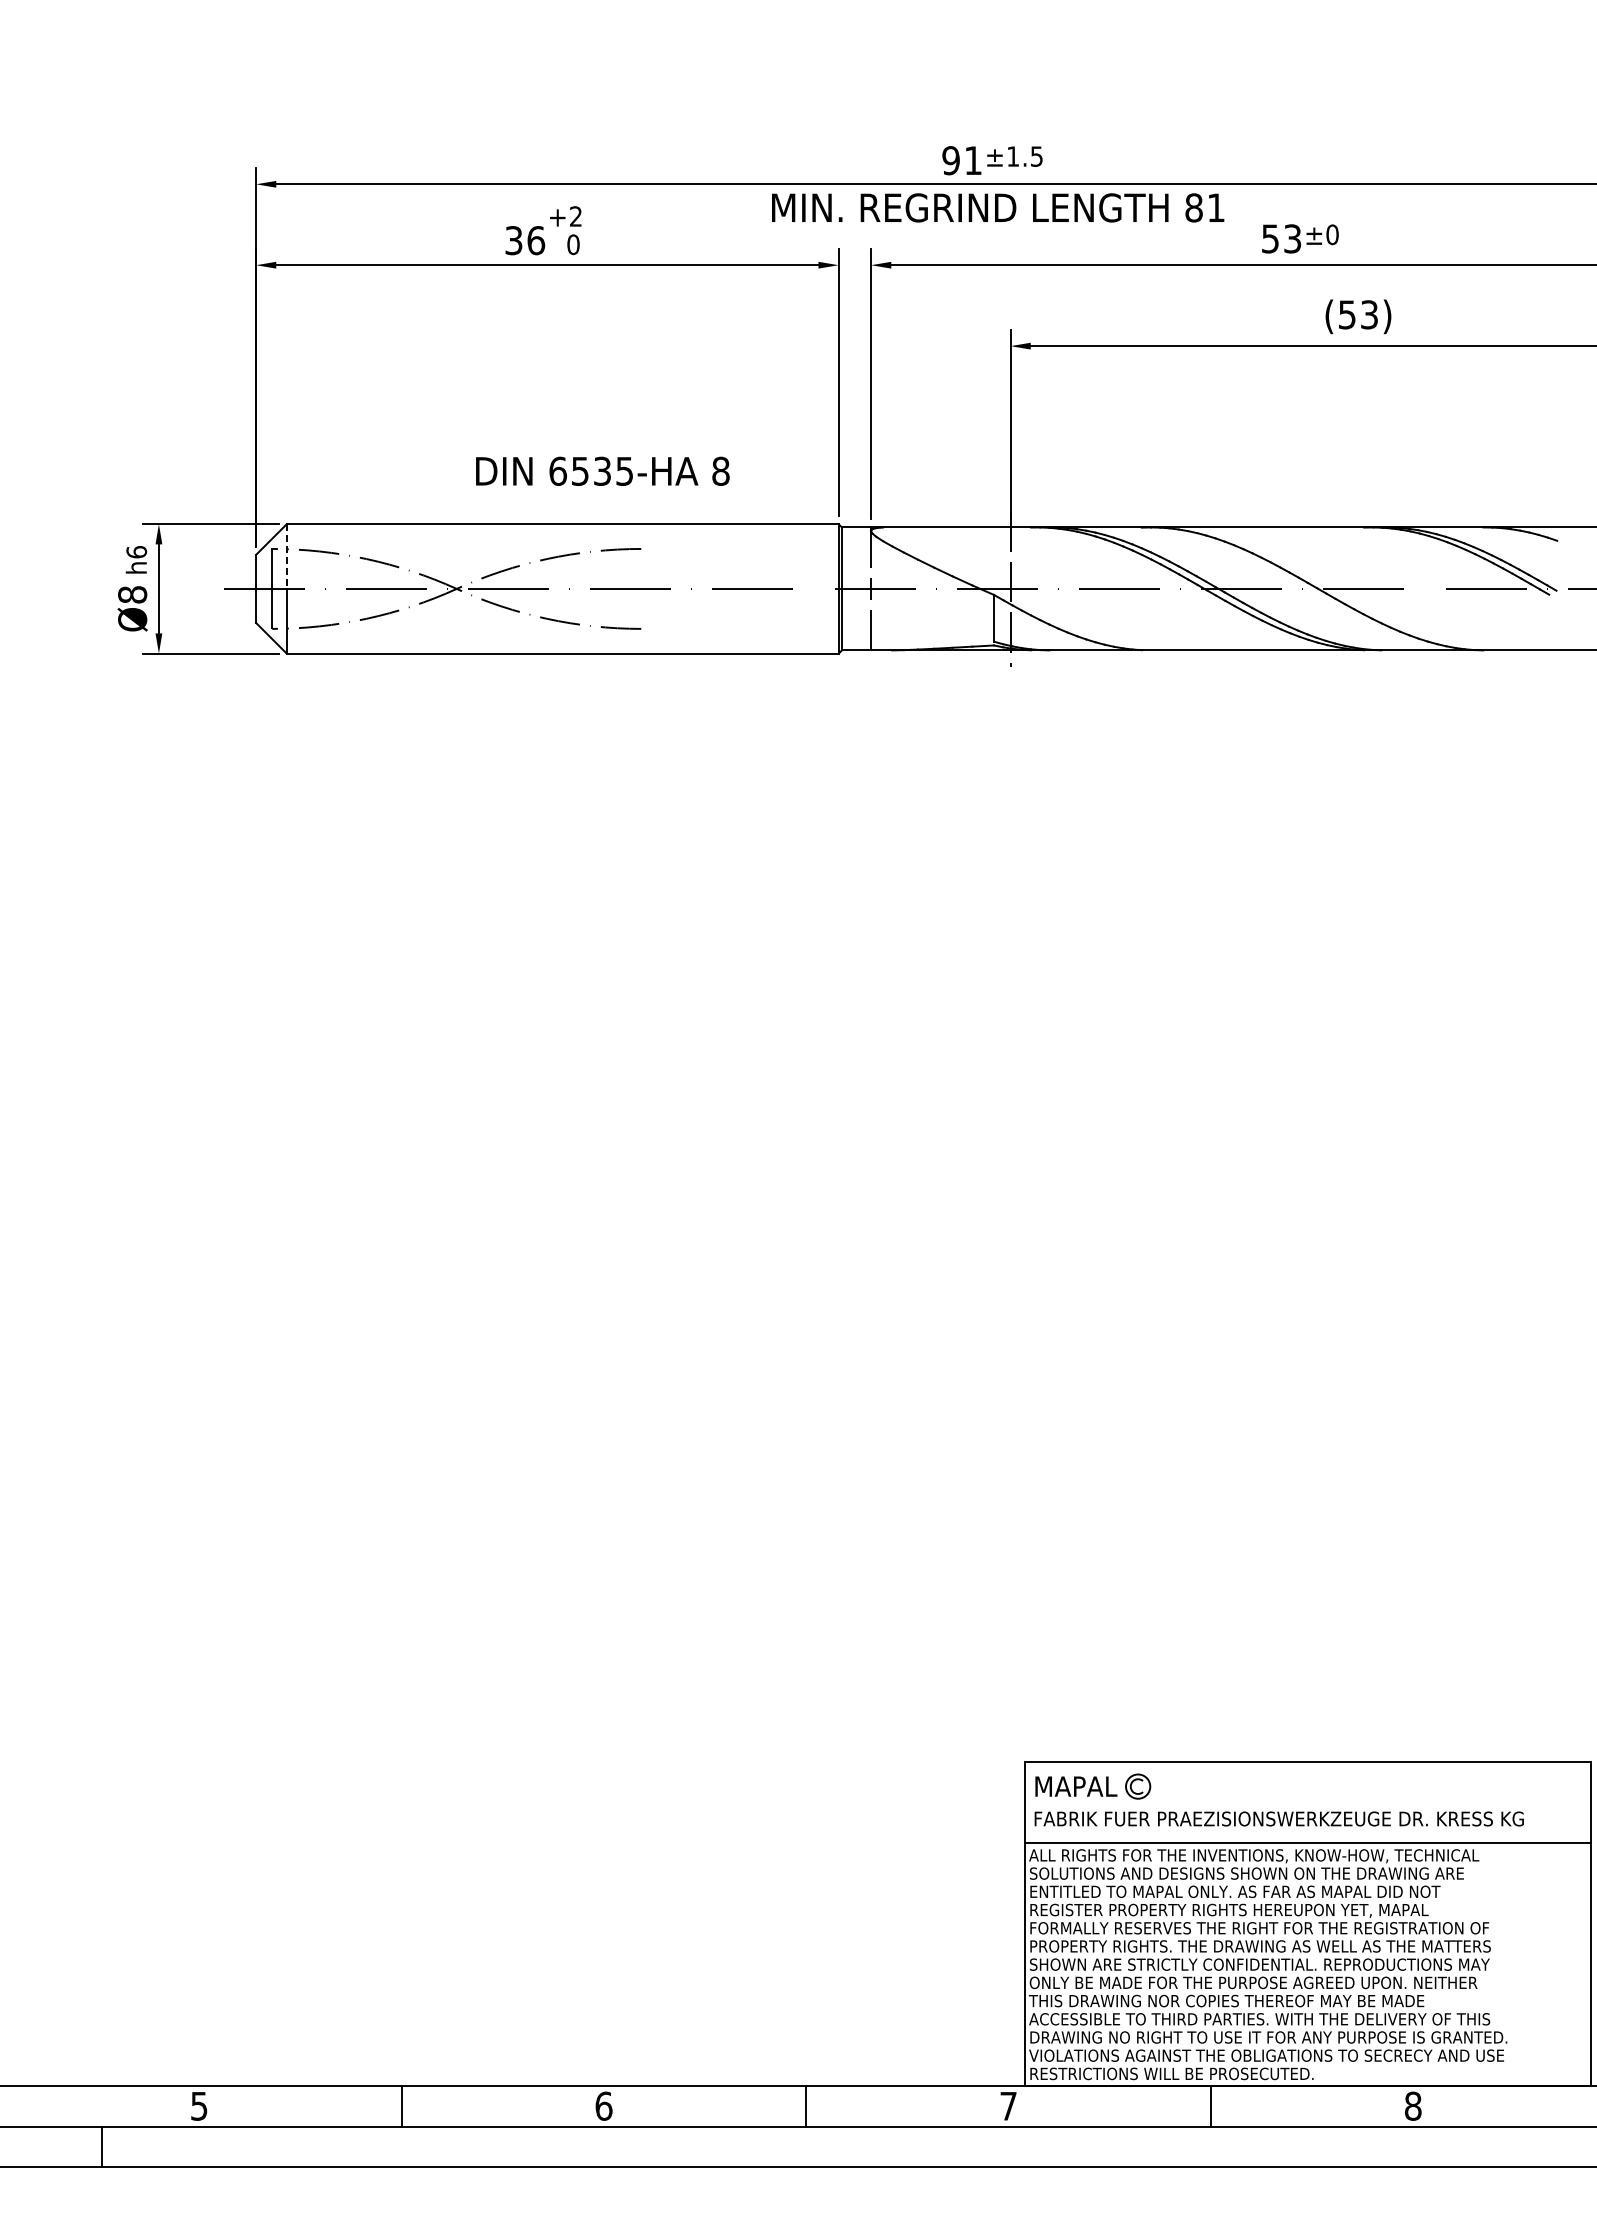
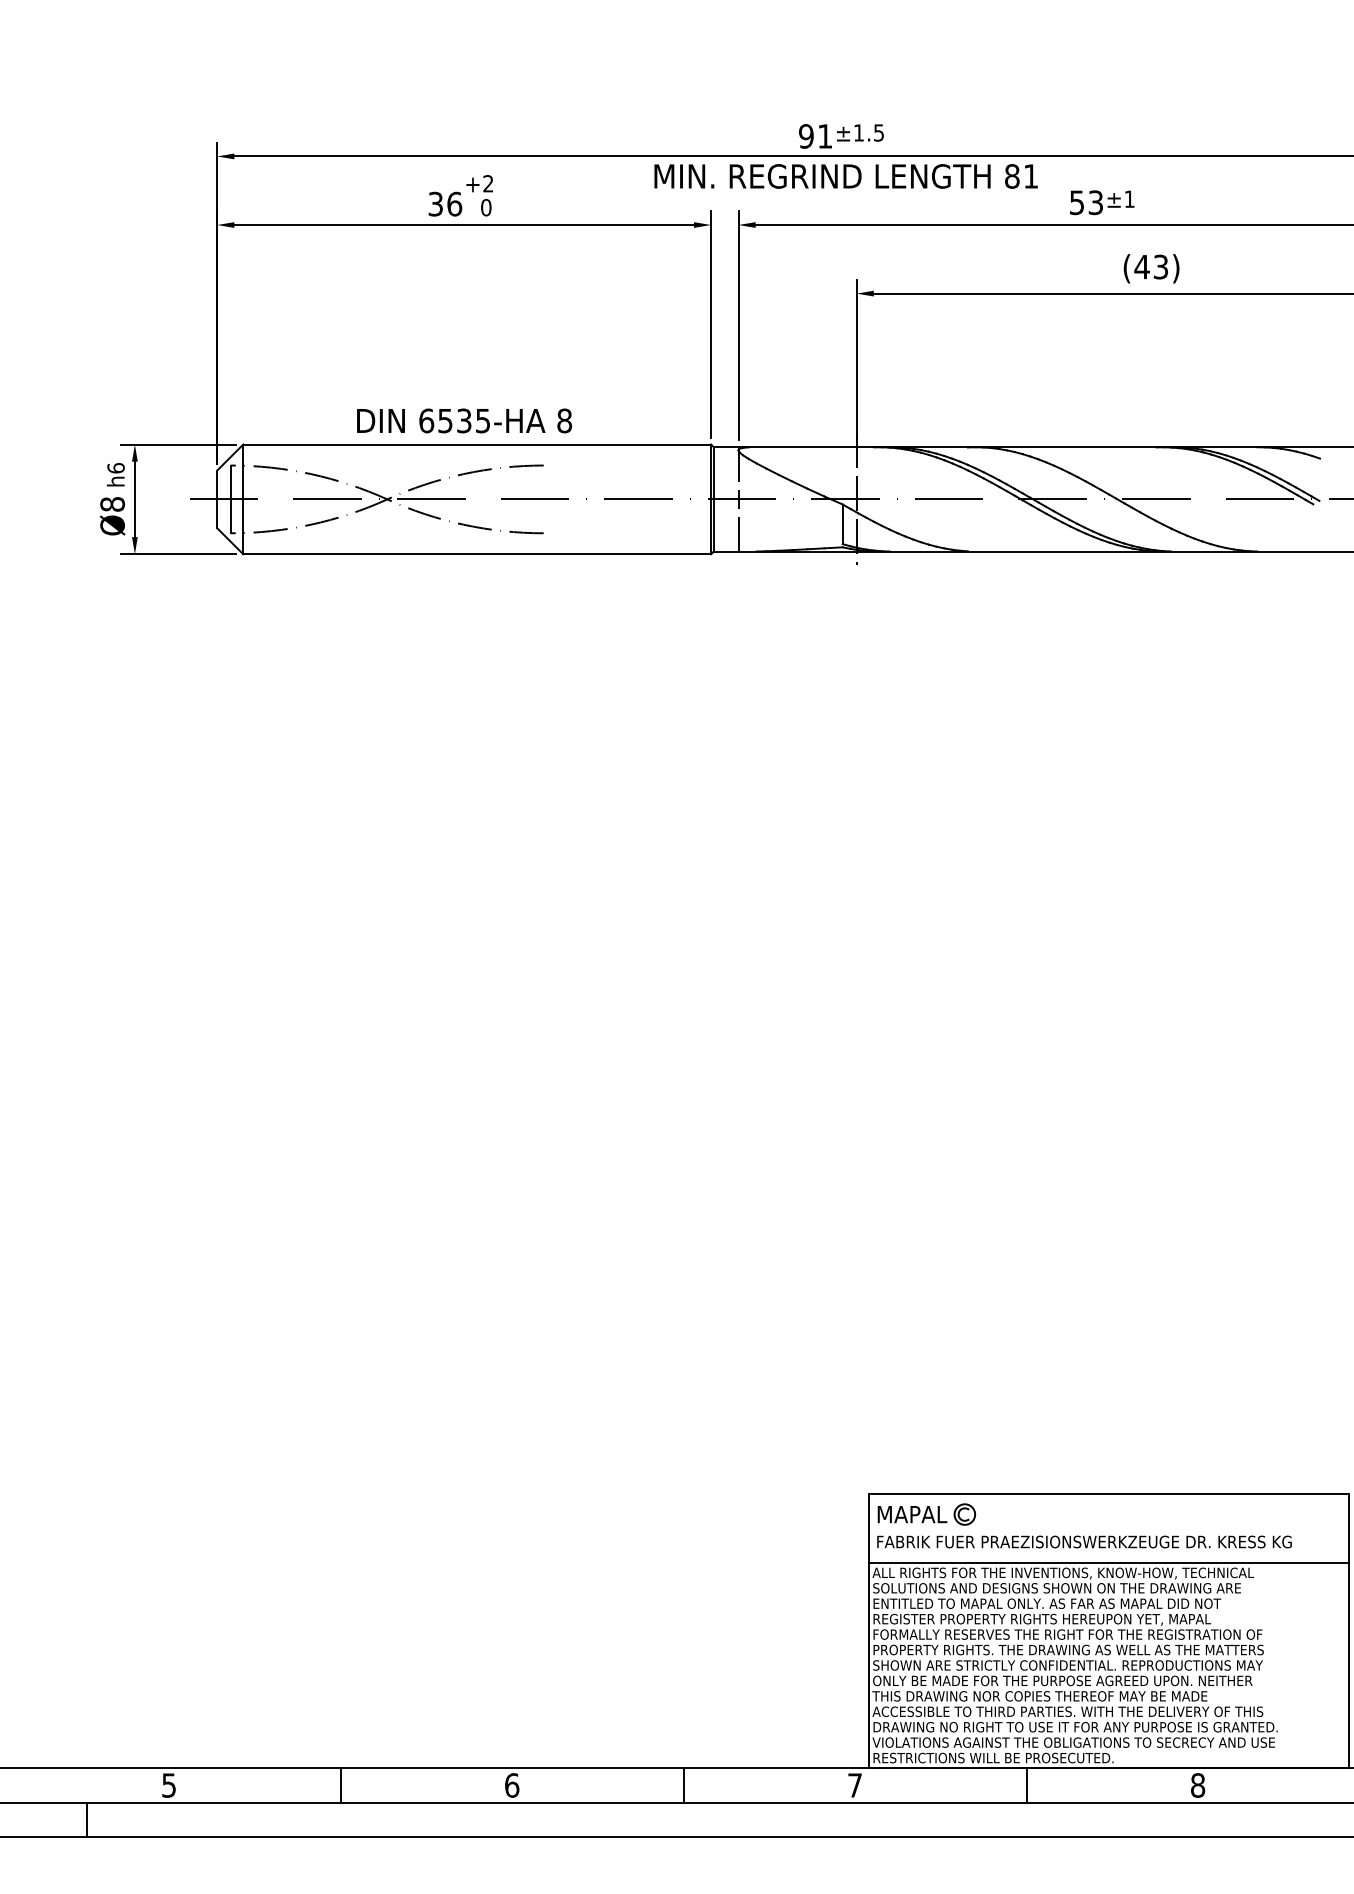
text: (1332, 234) -> (1129, 198), ±0 -> ±1
text: (1347, 314) -> (1142, 266), (53) -> (43)
text: (602, 470) -> (464, 420), moved
line: (286, 557) -> (243, 472), dashed -> solid

